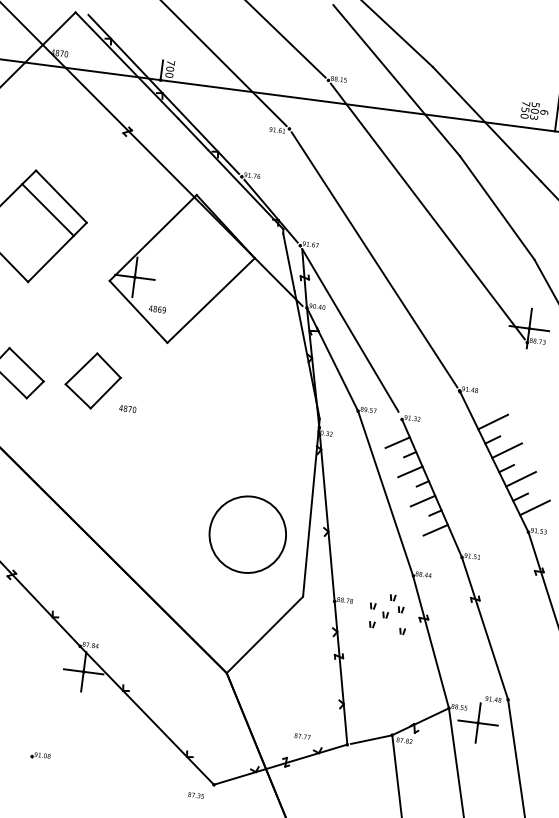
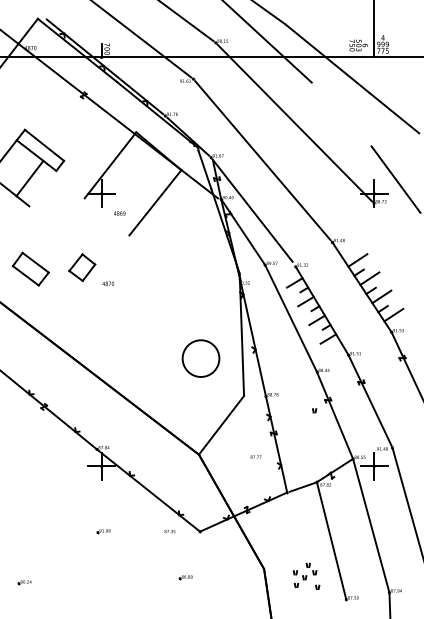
line: (496, 207) -> (341, 114), removed
line: (50, 258) -> (29, 178), moved
line: (137, 311) -> (106, 216), removed
part: (92, 380) -> (81, 267), size x0.7
circle: (247, 534) -> (200, 358), size x0.7
part: (385, 611) -> (301, 398), removed
text: (301, 735) -> (255, 456), moved
part: (40, 756) -> (103, 531), moved
text: (195, 795) -> (169, 531), moved

